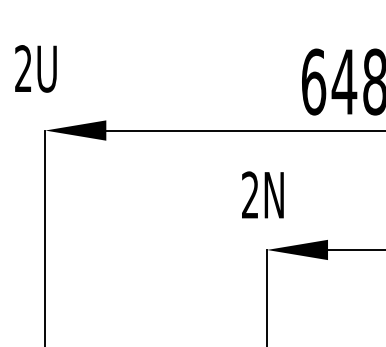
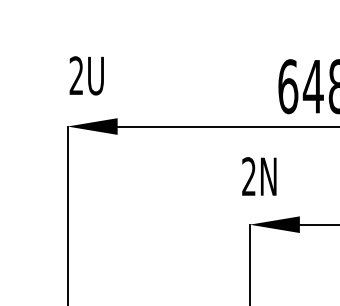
text: (35, 68) -> (86, 75), moved
text: (263, 194) -> (259, 176), moved

